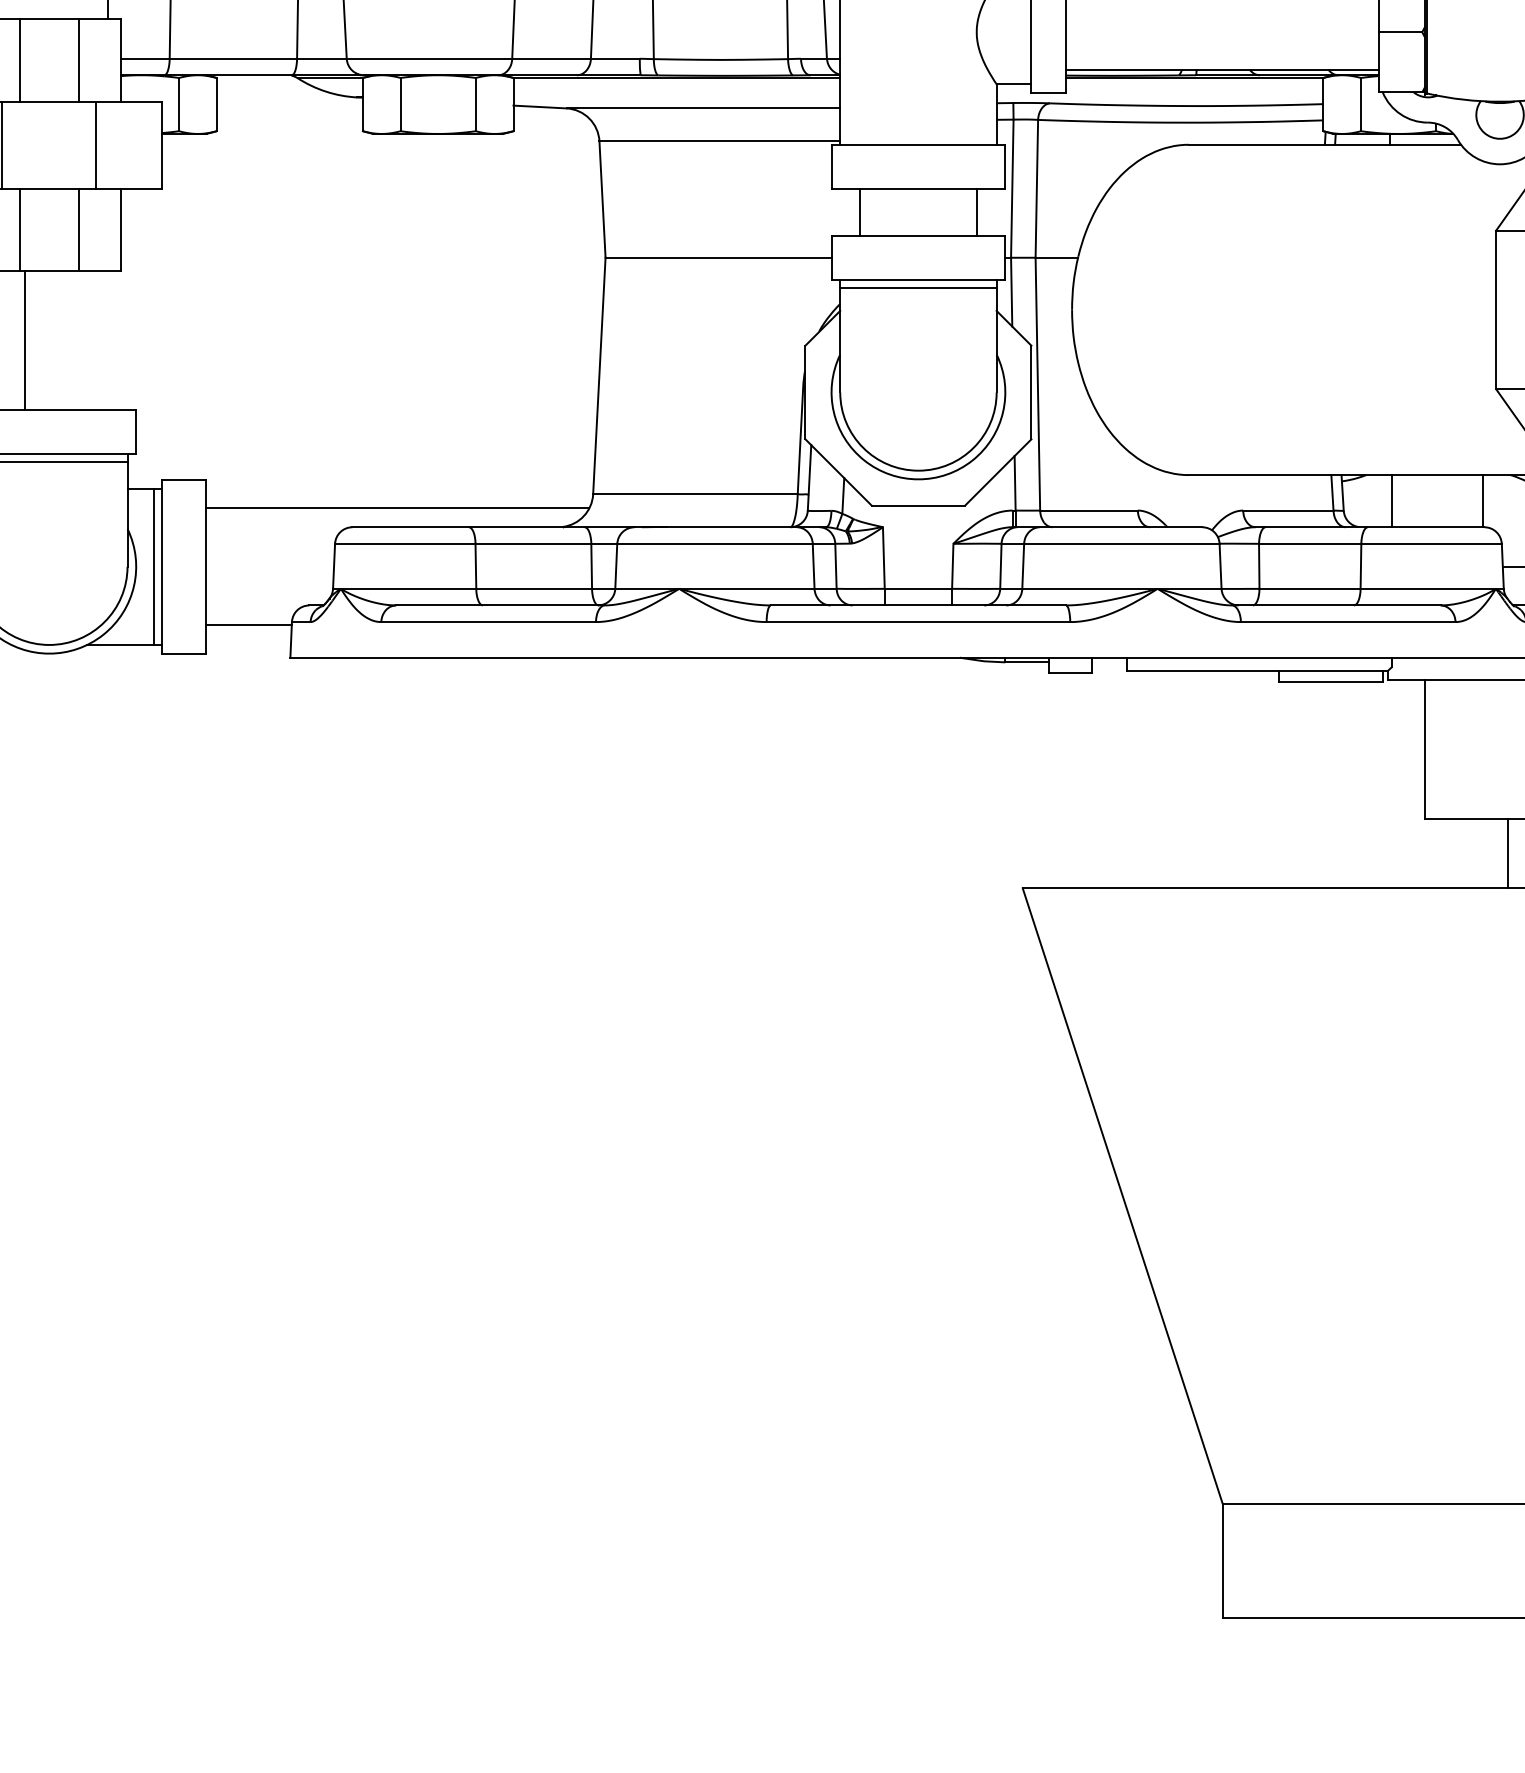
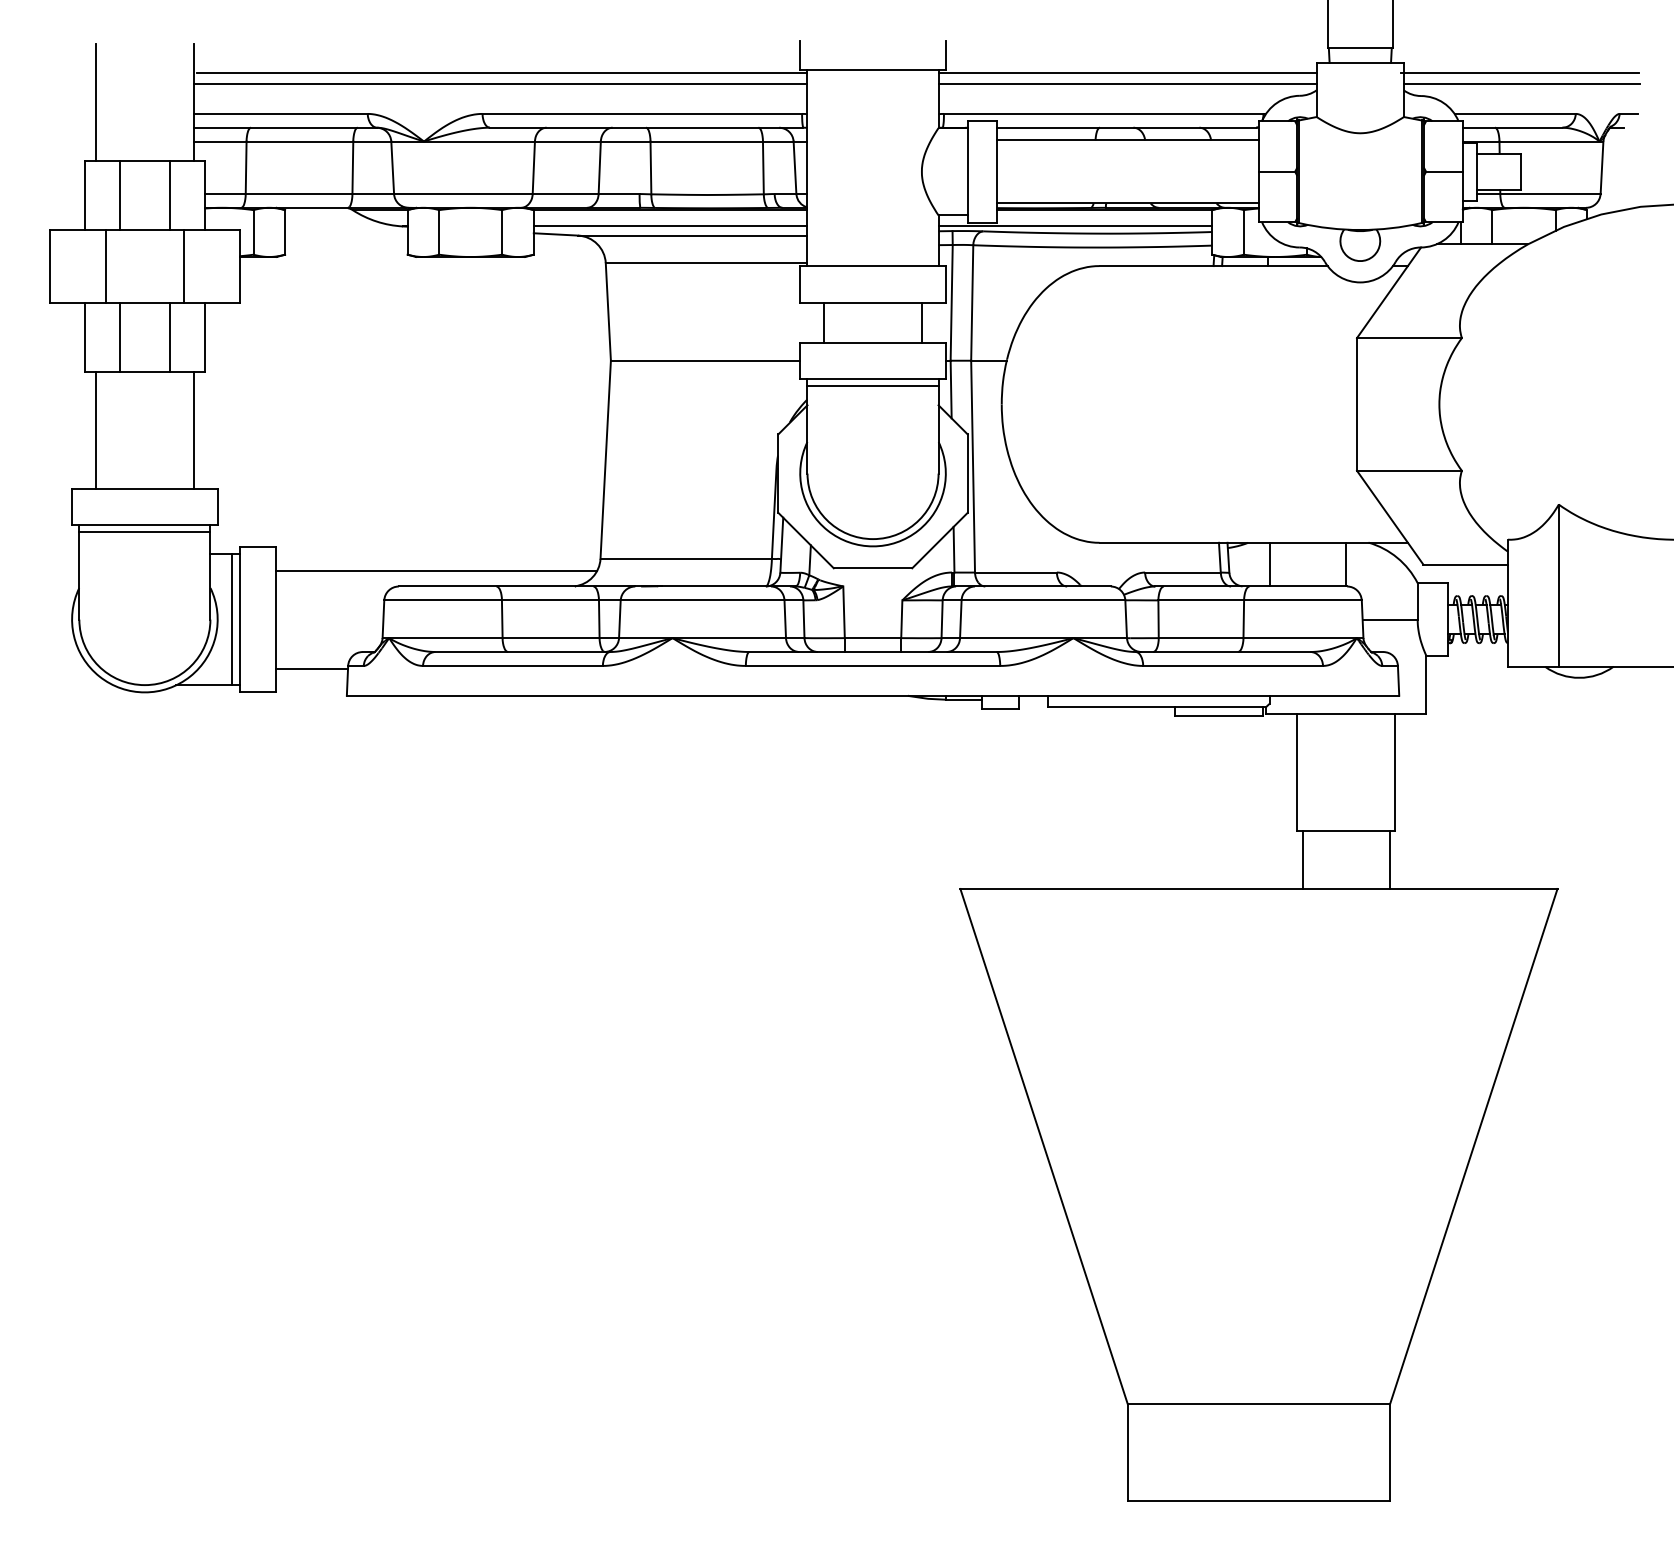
line: (676, 97) -> (670, 226), added
line: (1160, 97) -> (1075, 226), added
line: (24, 341) -> (193, 430), moved
line: (1507, 853) -> (1302, 859), moved

